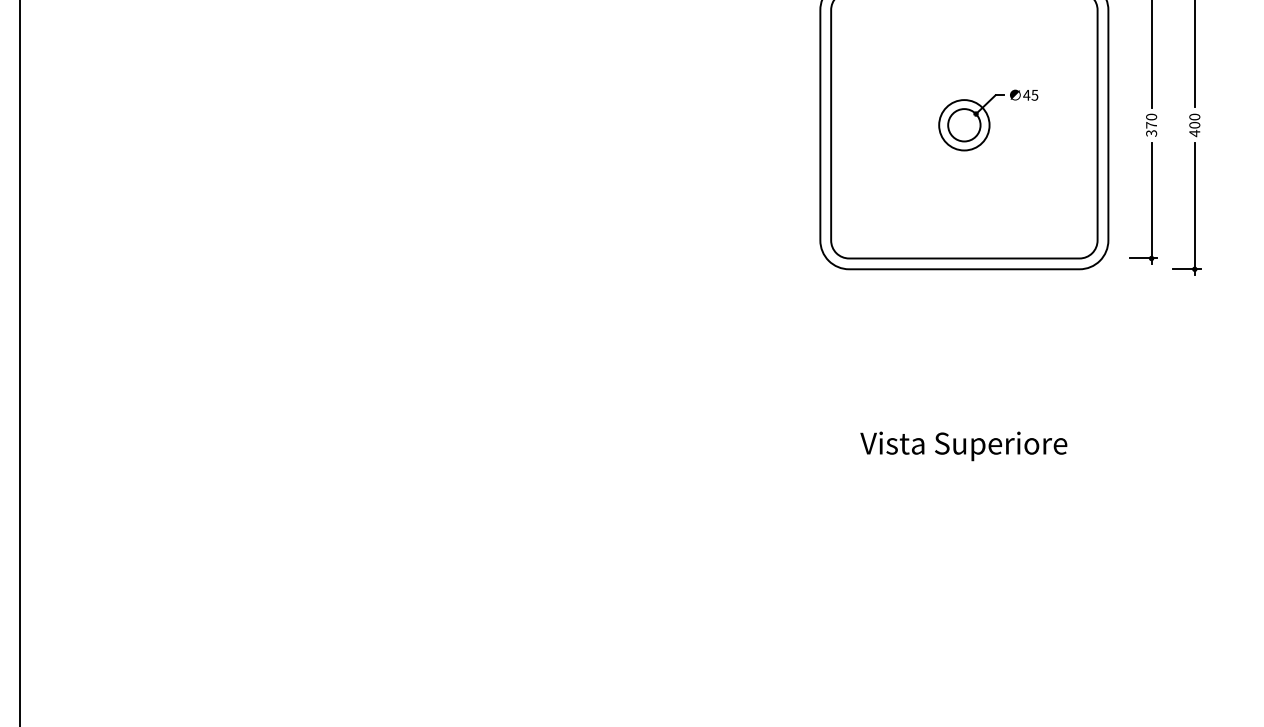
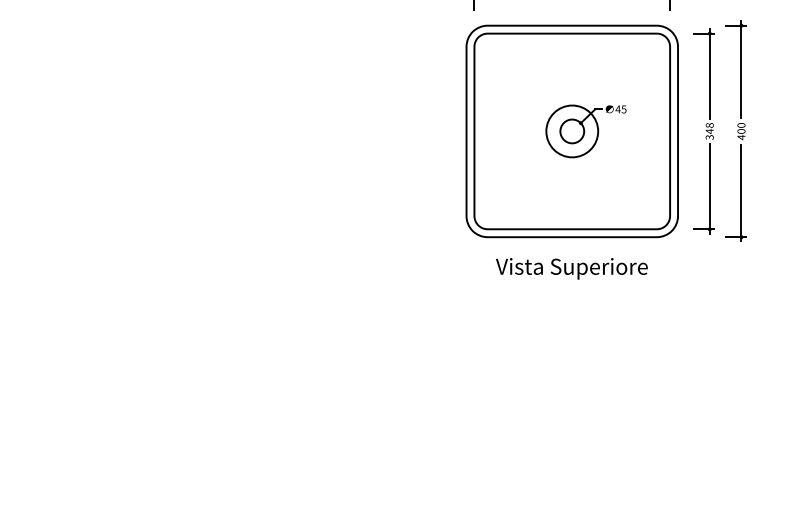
text: (1151, 120) -> (709, 127), 370 -> 348
circle: (964, 125) -> (572, 131), size x1.4
text: (963, 446) -> (571, 268), moved

